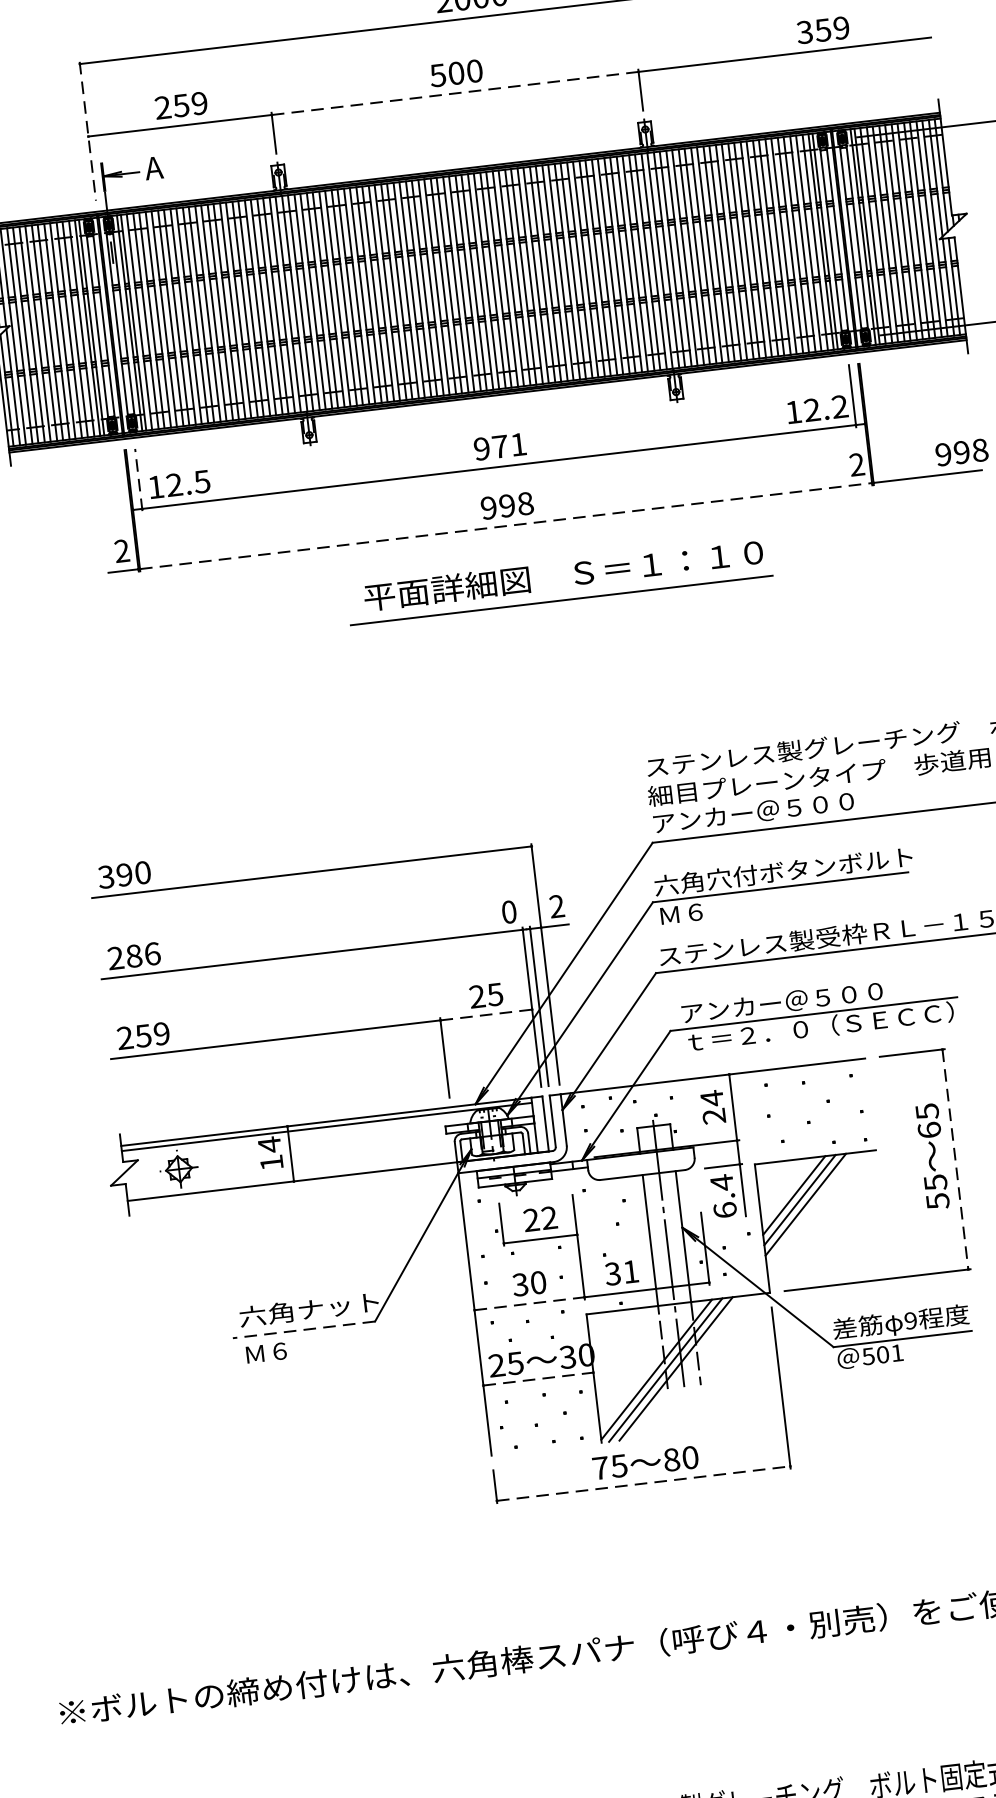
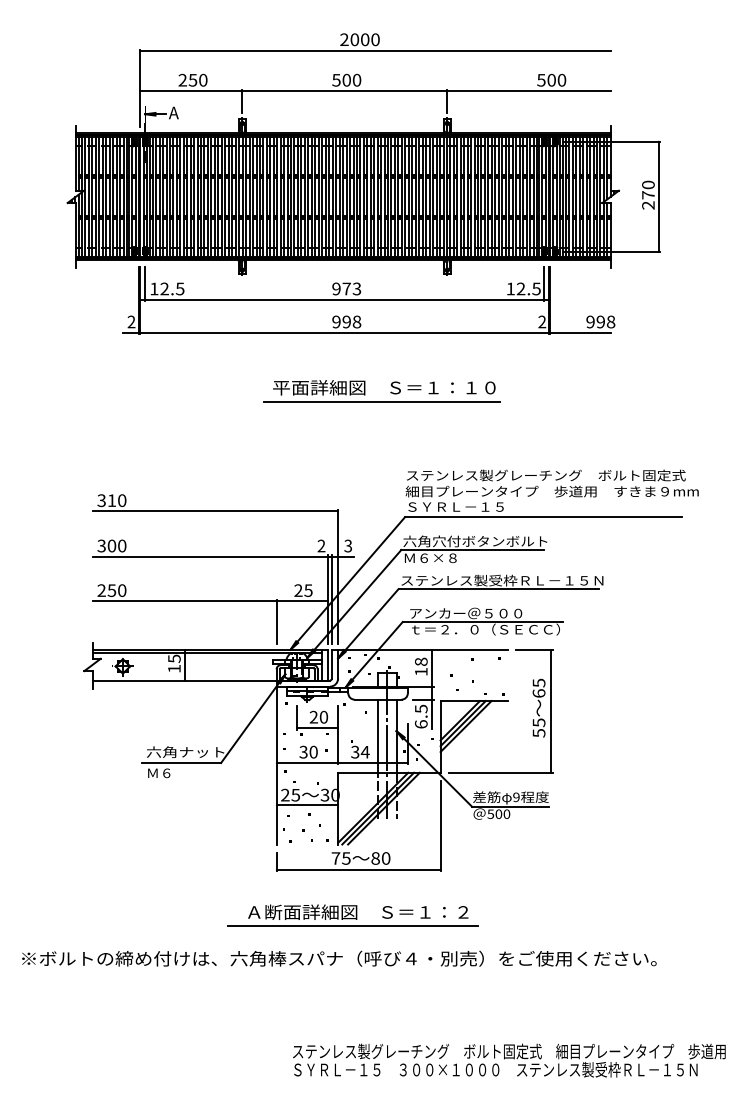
text: (822, 28) -> (551, 79), 359 -> 500
line: (456, 93) -> (345, 91), dashed -> solid
text: (200, 103) -> (203, 80), 259 -> 250
line: (87, 131) -> (139, 88), dashed -> solid
text: (839, 406) -> (536, 288), 12.2 -> 12.5
text: (517, 443) -> (356, 288), 971 -> 973
line: (138, 479) -> (145, 283), dashed -> solid
line: (505, 526) -> (344, 333), dashed -> solid
part: (575, 582) -> (390, 392), moved
text: (753, 811) -> (462, 506), アンカー＠５００ -> ＳＹＲＬ－１５
text: (123, 874) -> (111, 500), 390 -> 310
text: (557, 907) -> (348, 546), 2 -> 3
text: (733, 908) -> (445, 558), Ｍ６ -> Ｍ６×８
text: (509, 911) -> (321, 545), 0 -> 2
text: (133, 955) -> (111, 545), 286 -> 300
line: (486, 1015) -> (302, 601), dashed -> solid
text: (162, 1033) -> (122, 590), 259 -> 250
text: (711, 1106) -> (420, 666), 24 -> 18
text: (269, 1144) -> (174, 658), 14 -> 15
line: (955, 1159) -> (551, 711), dashed -> solid
text: (722, 1181) -> (421, 708), 6.4 -> 6.5
text: (548, 1218) -> (323, 717), 22 -> 20
text: (629, 1272) -> (364, 752), 31 -> 34
line: (529, 1304) -> (307, 763), dashed -> solid
line: (304, 1330) -> (181, 763), dashed -> solid
text: (896, 1351) -> (506, 813), 501 -> 500
line: (538, 1379) -> (307, 805), dashed -> solid
line: (643, 1483) -> (358, 869), dashed -> solid
part: (642, 1566) -> (352, 915), added

